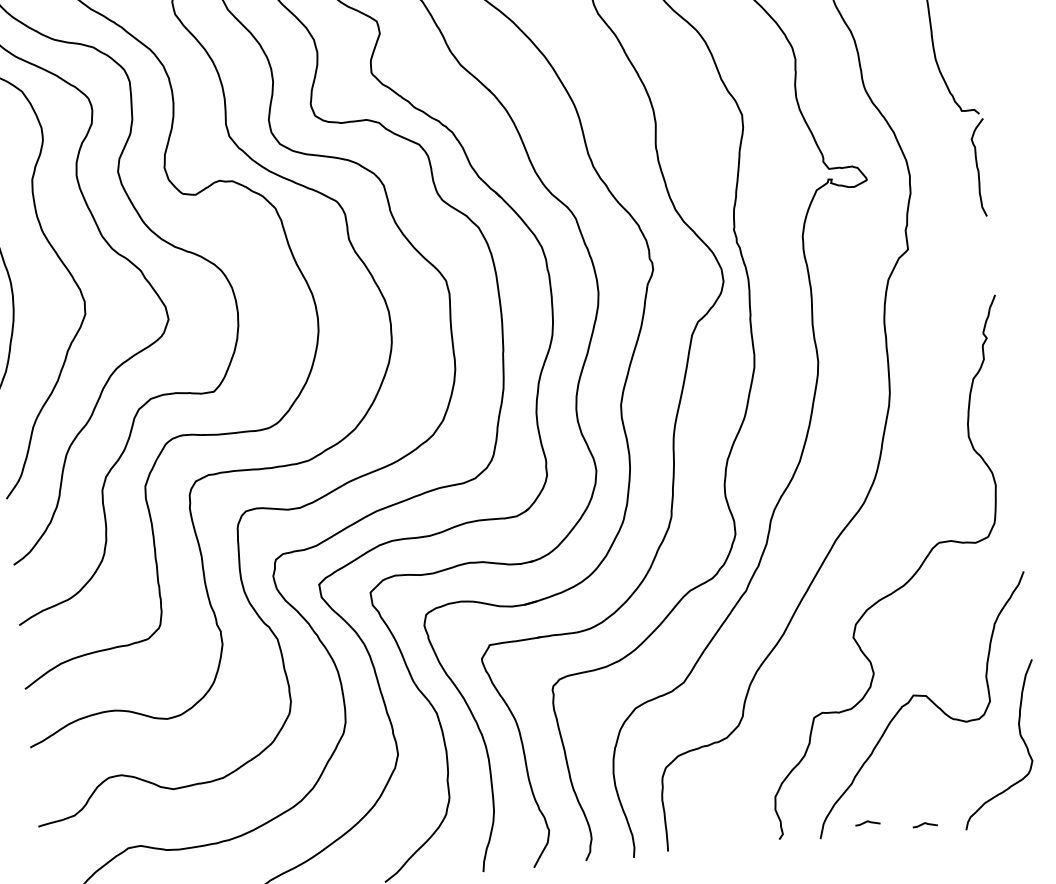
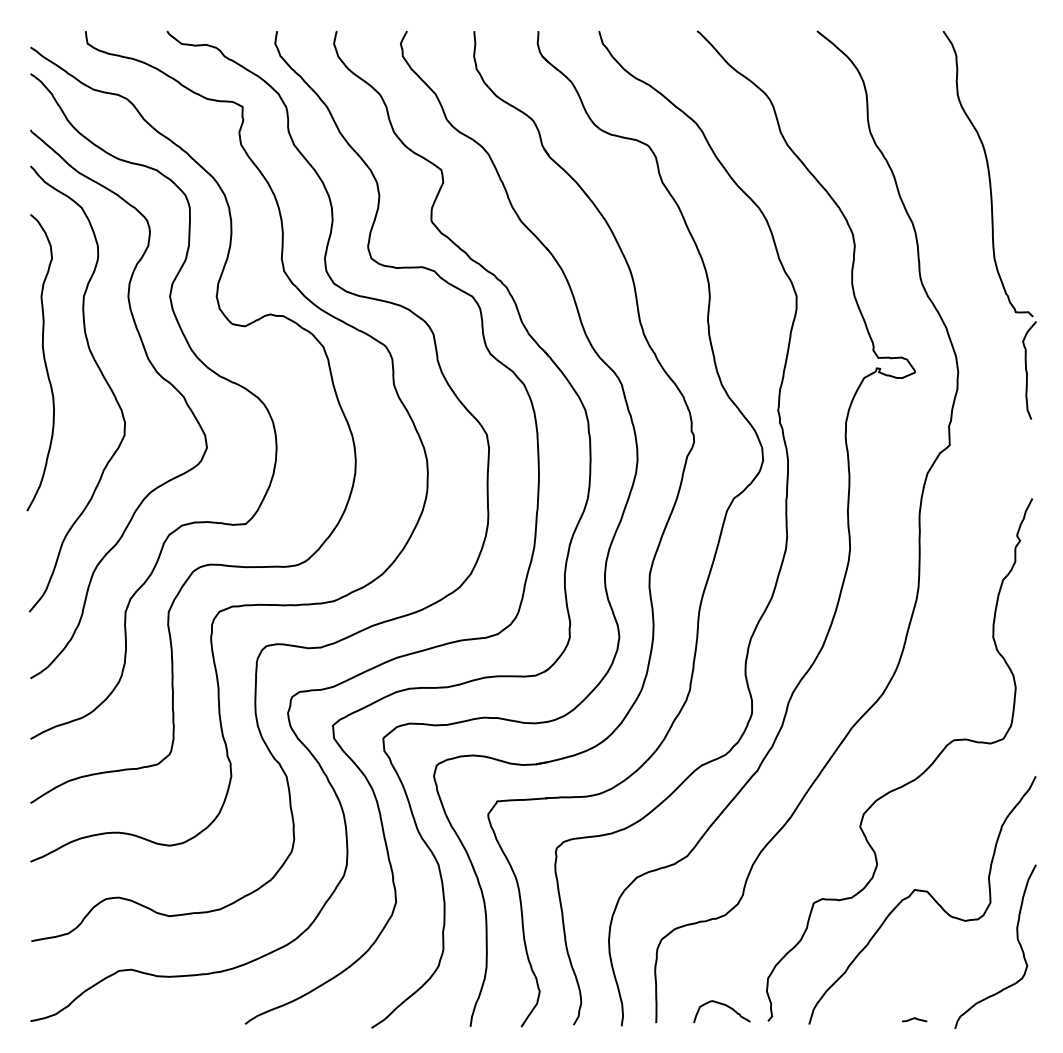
line: (867, 822) -> (857, 1012), removed
curve: (733, 827) -> (723, 1005), added

